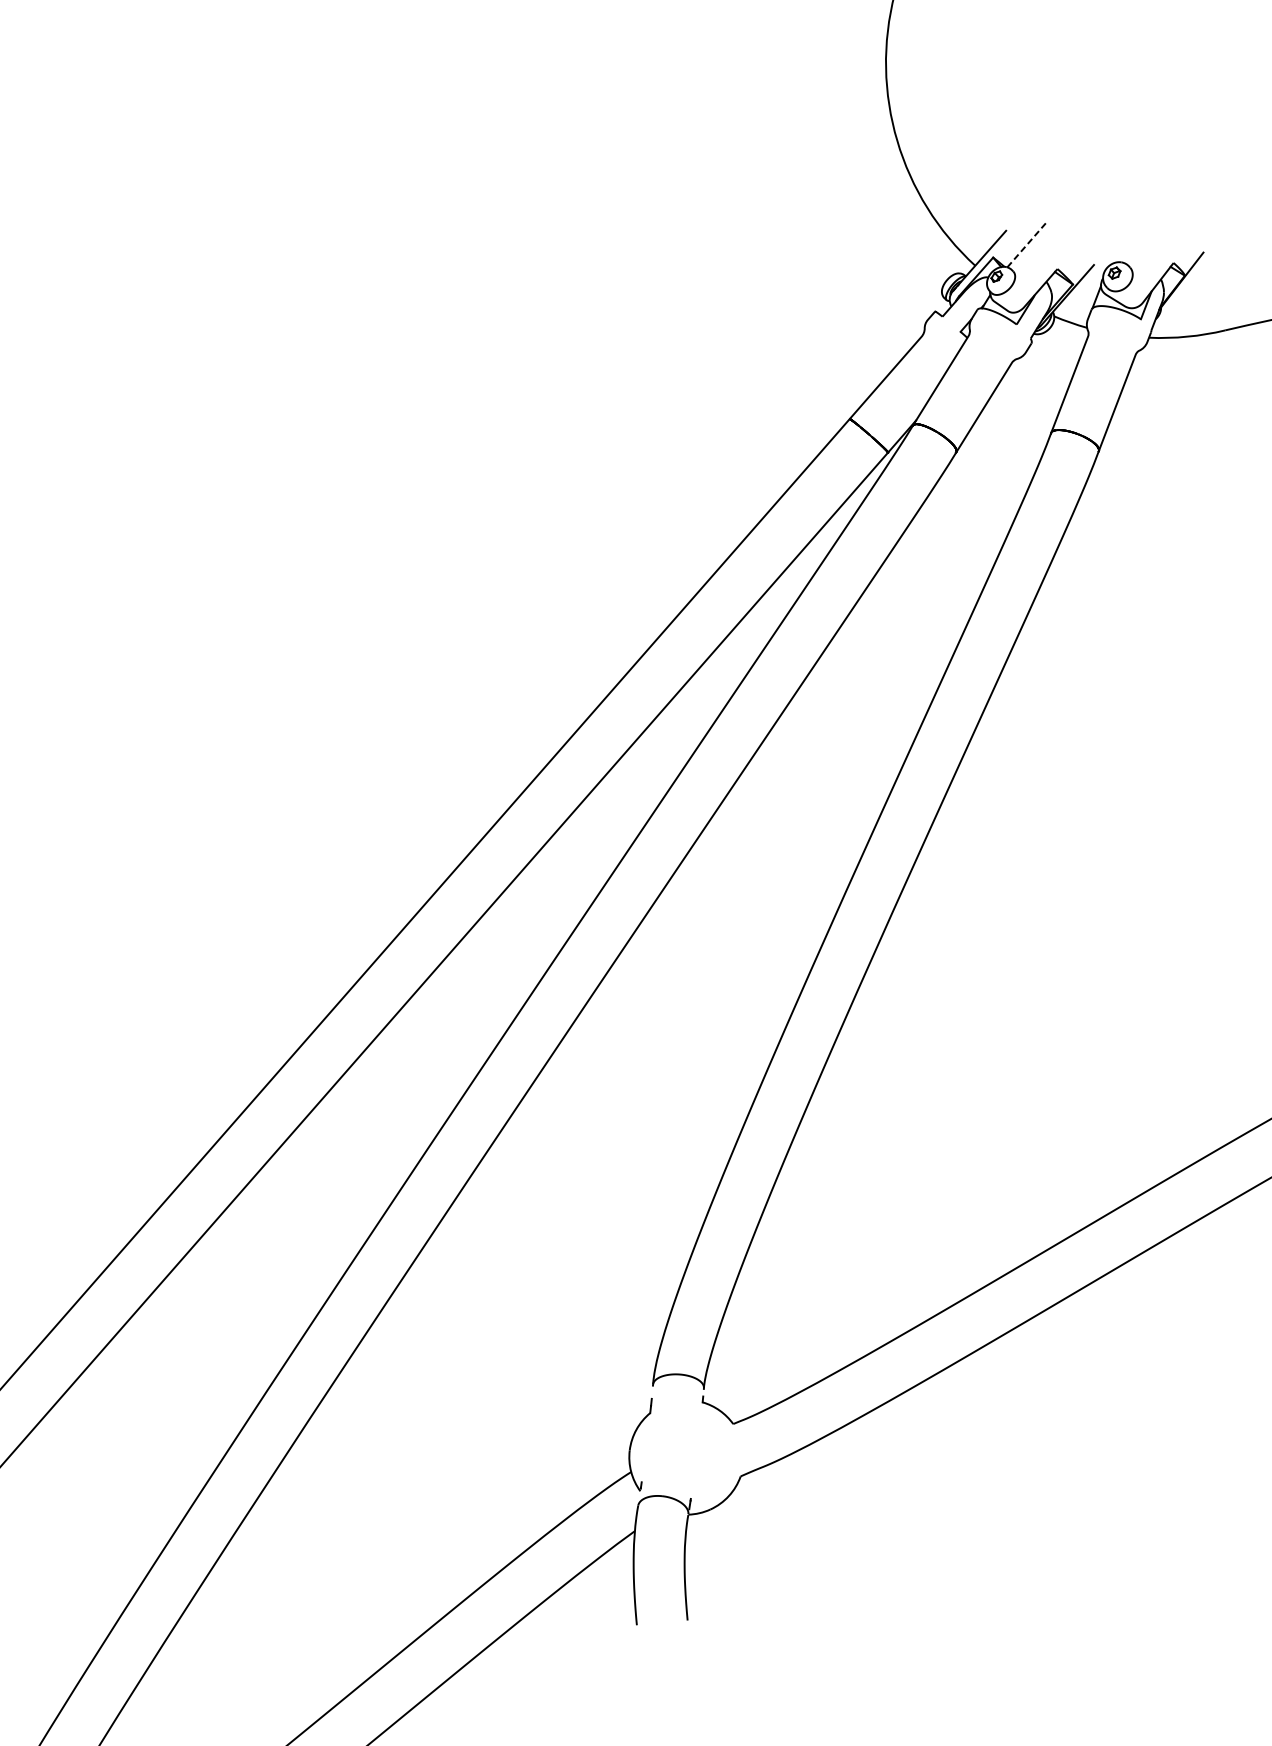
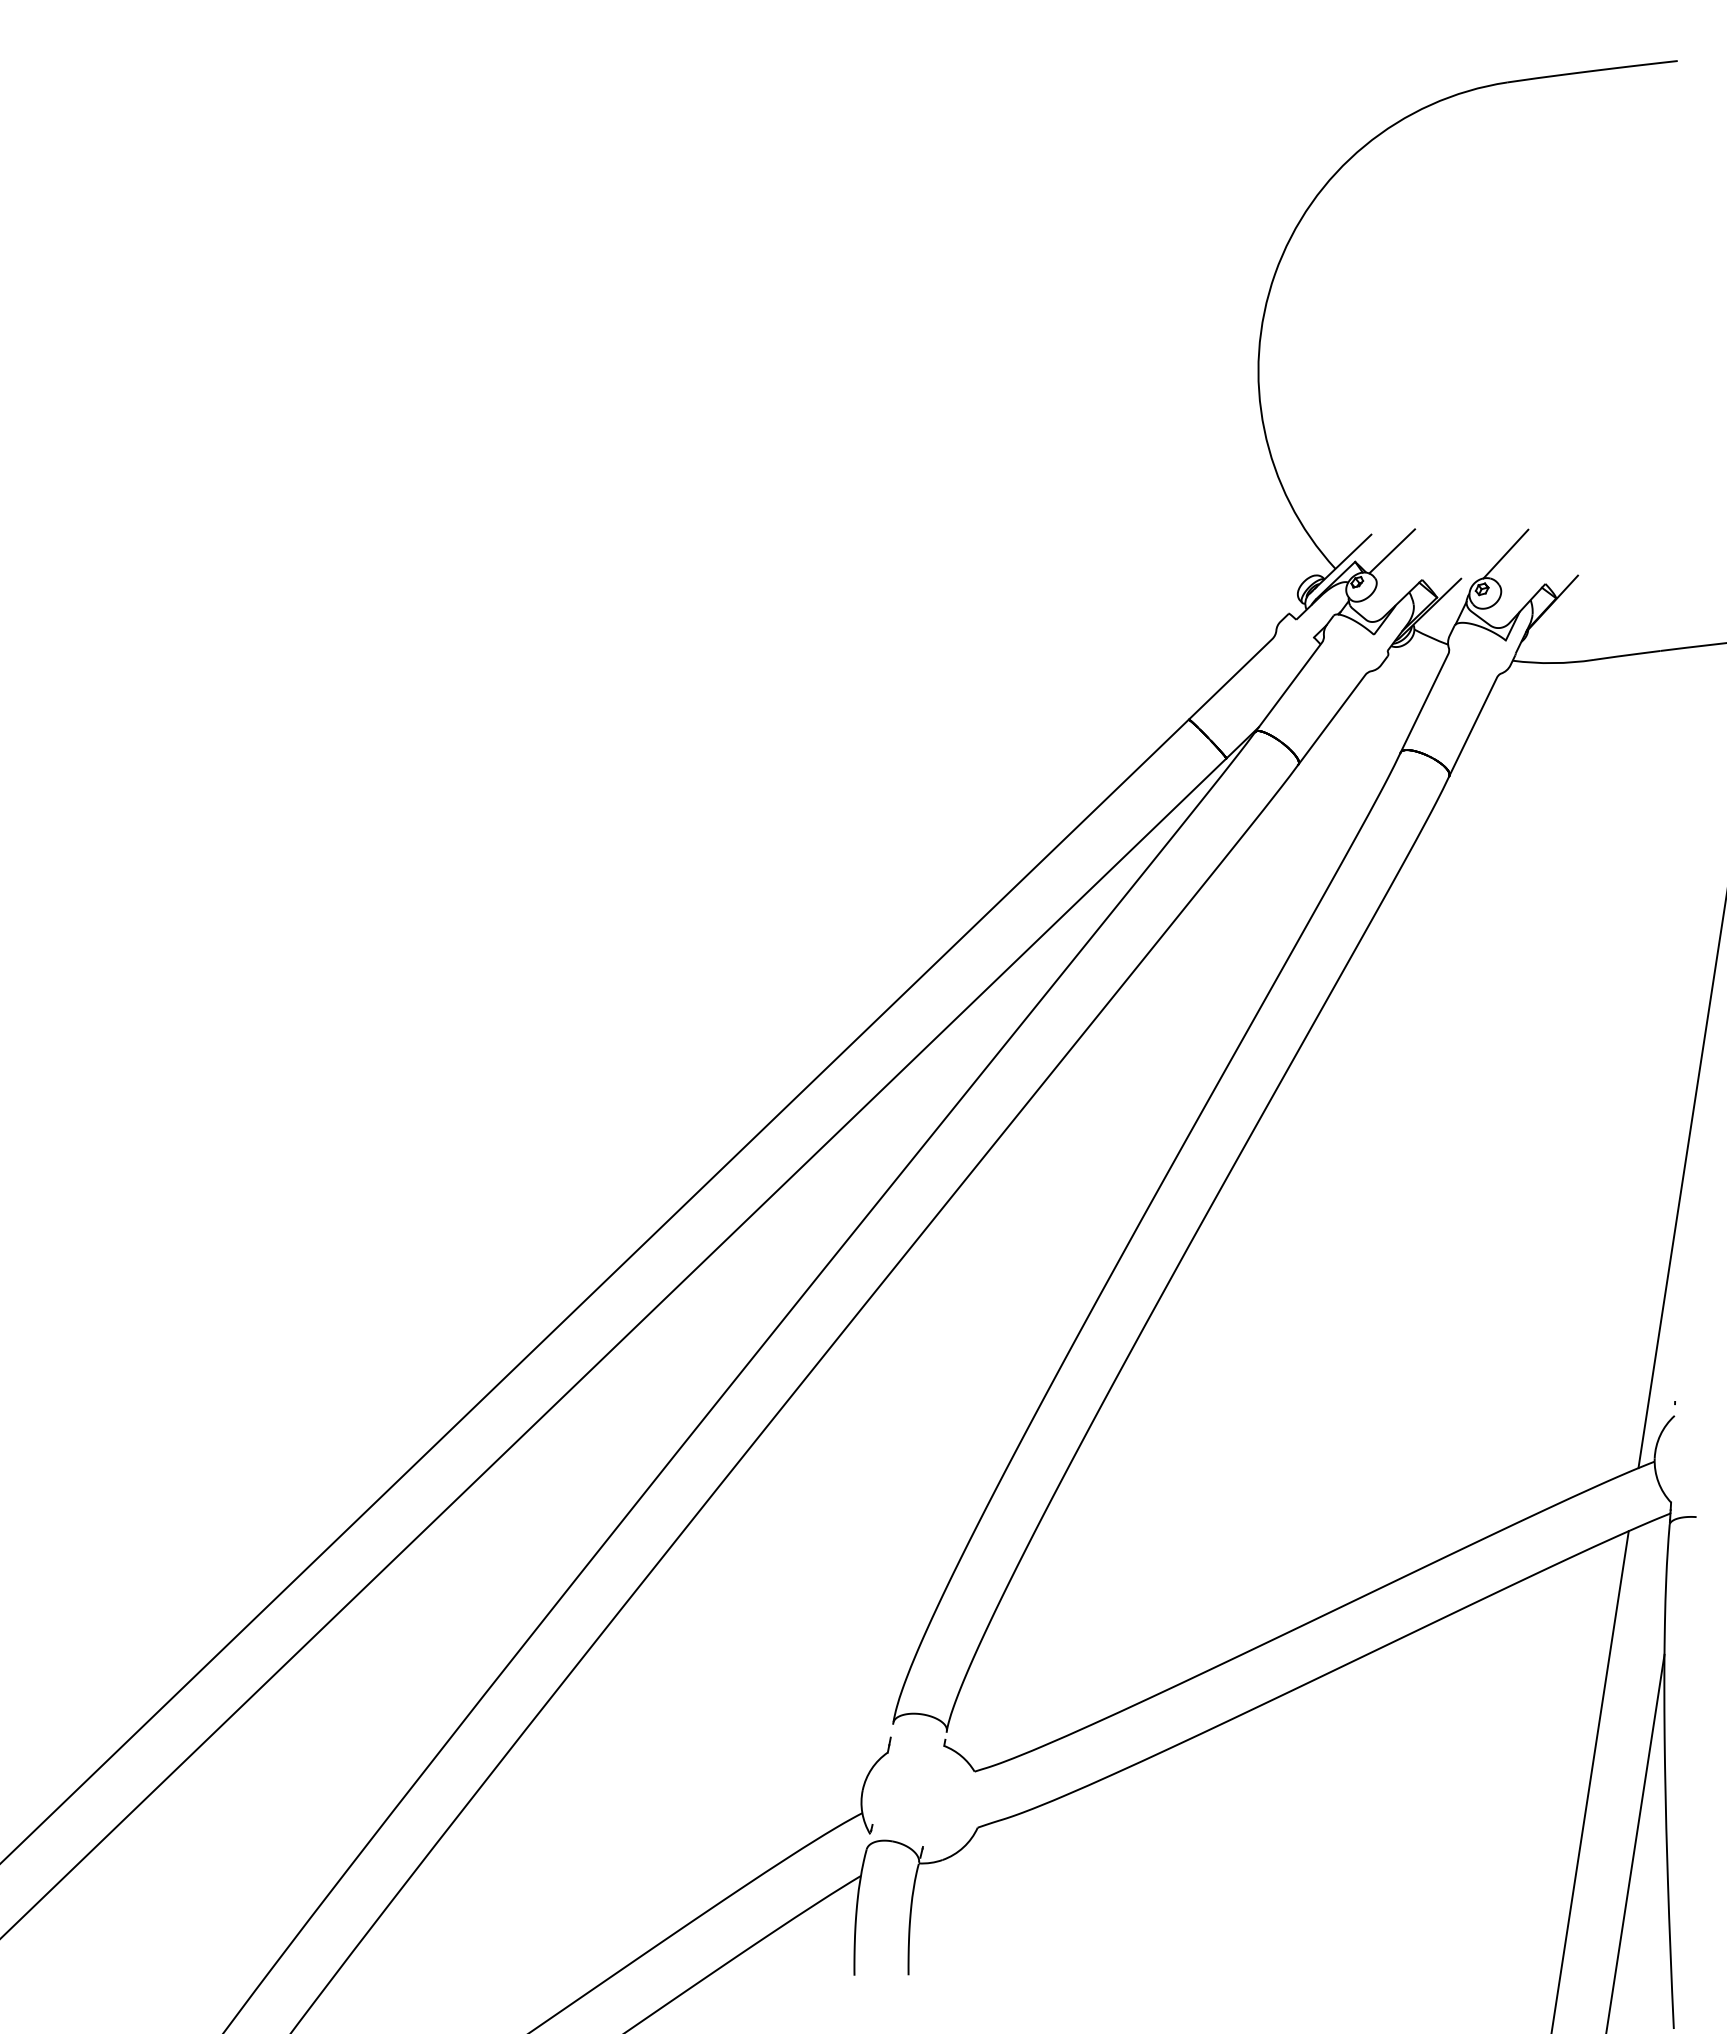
line: (1133, 237) -> (1505, 553), added
line: (1027, 244) -> (1392, 551), dashed -> solid

